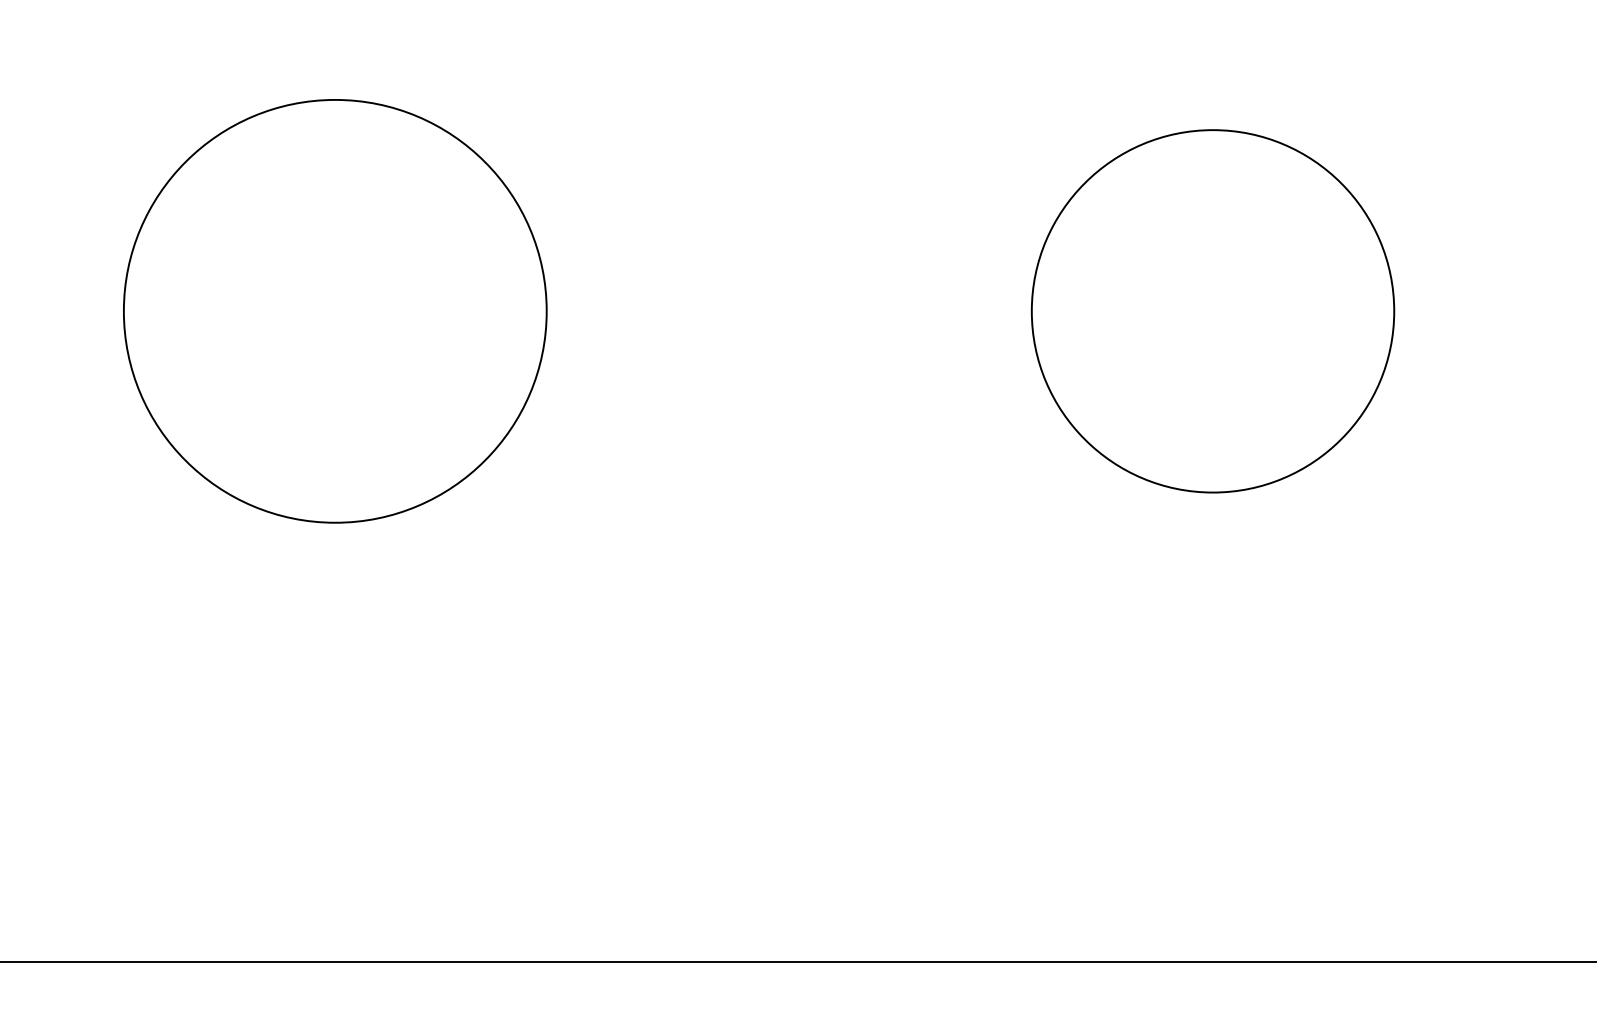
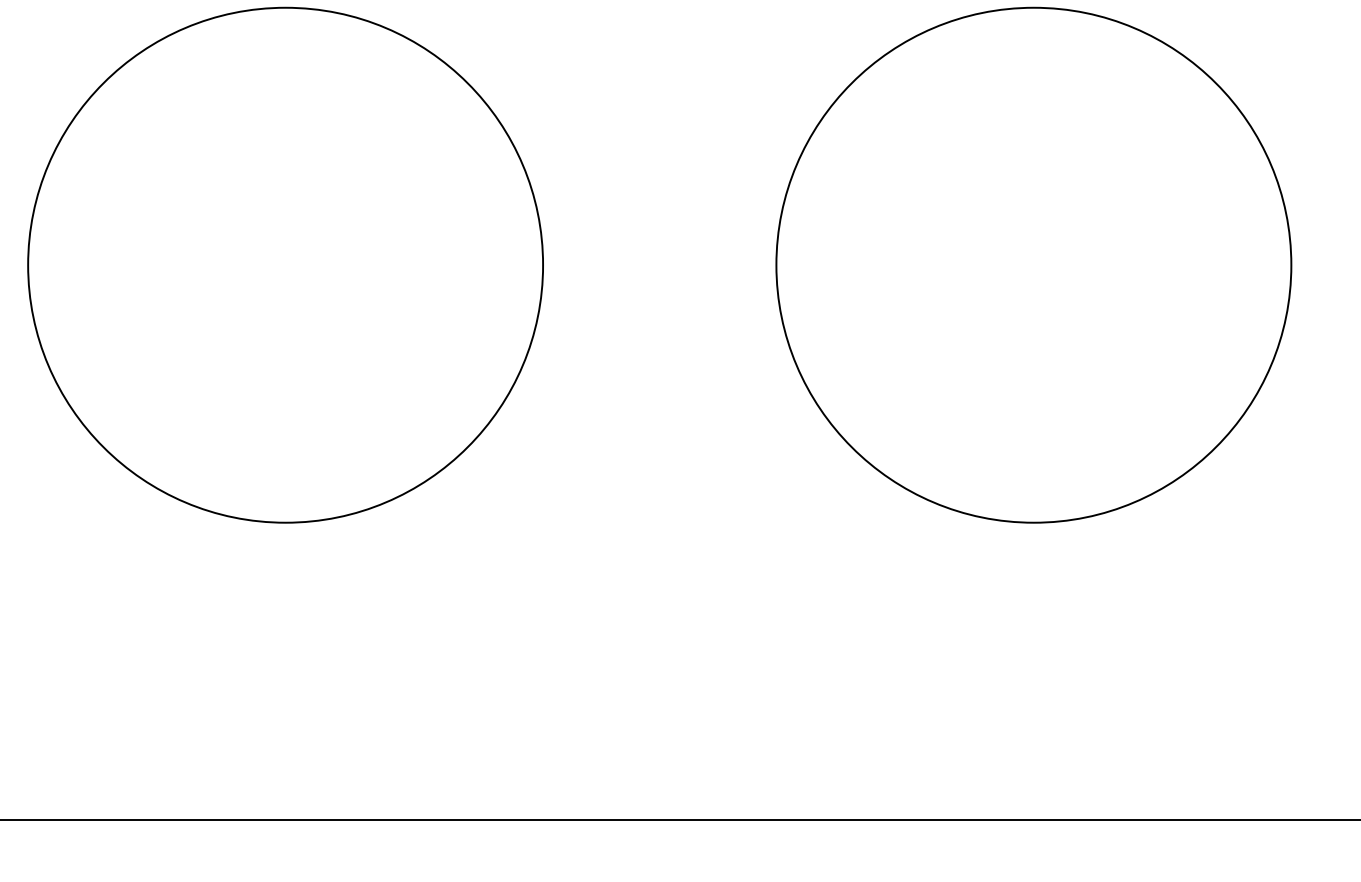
circle: (335, 311) -> (285, 265), size x1.43
circle: (1213, 311) -> (1034, 265), size x1.67

